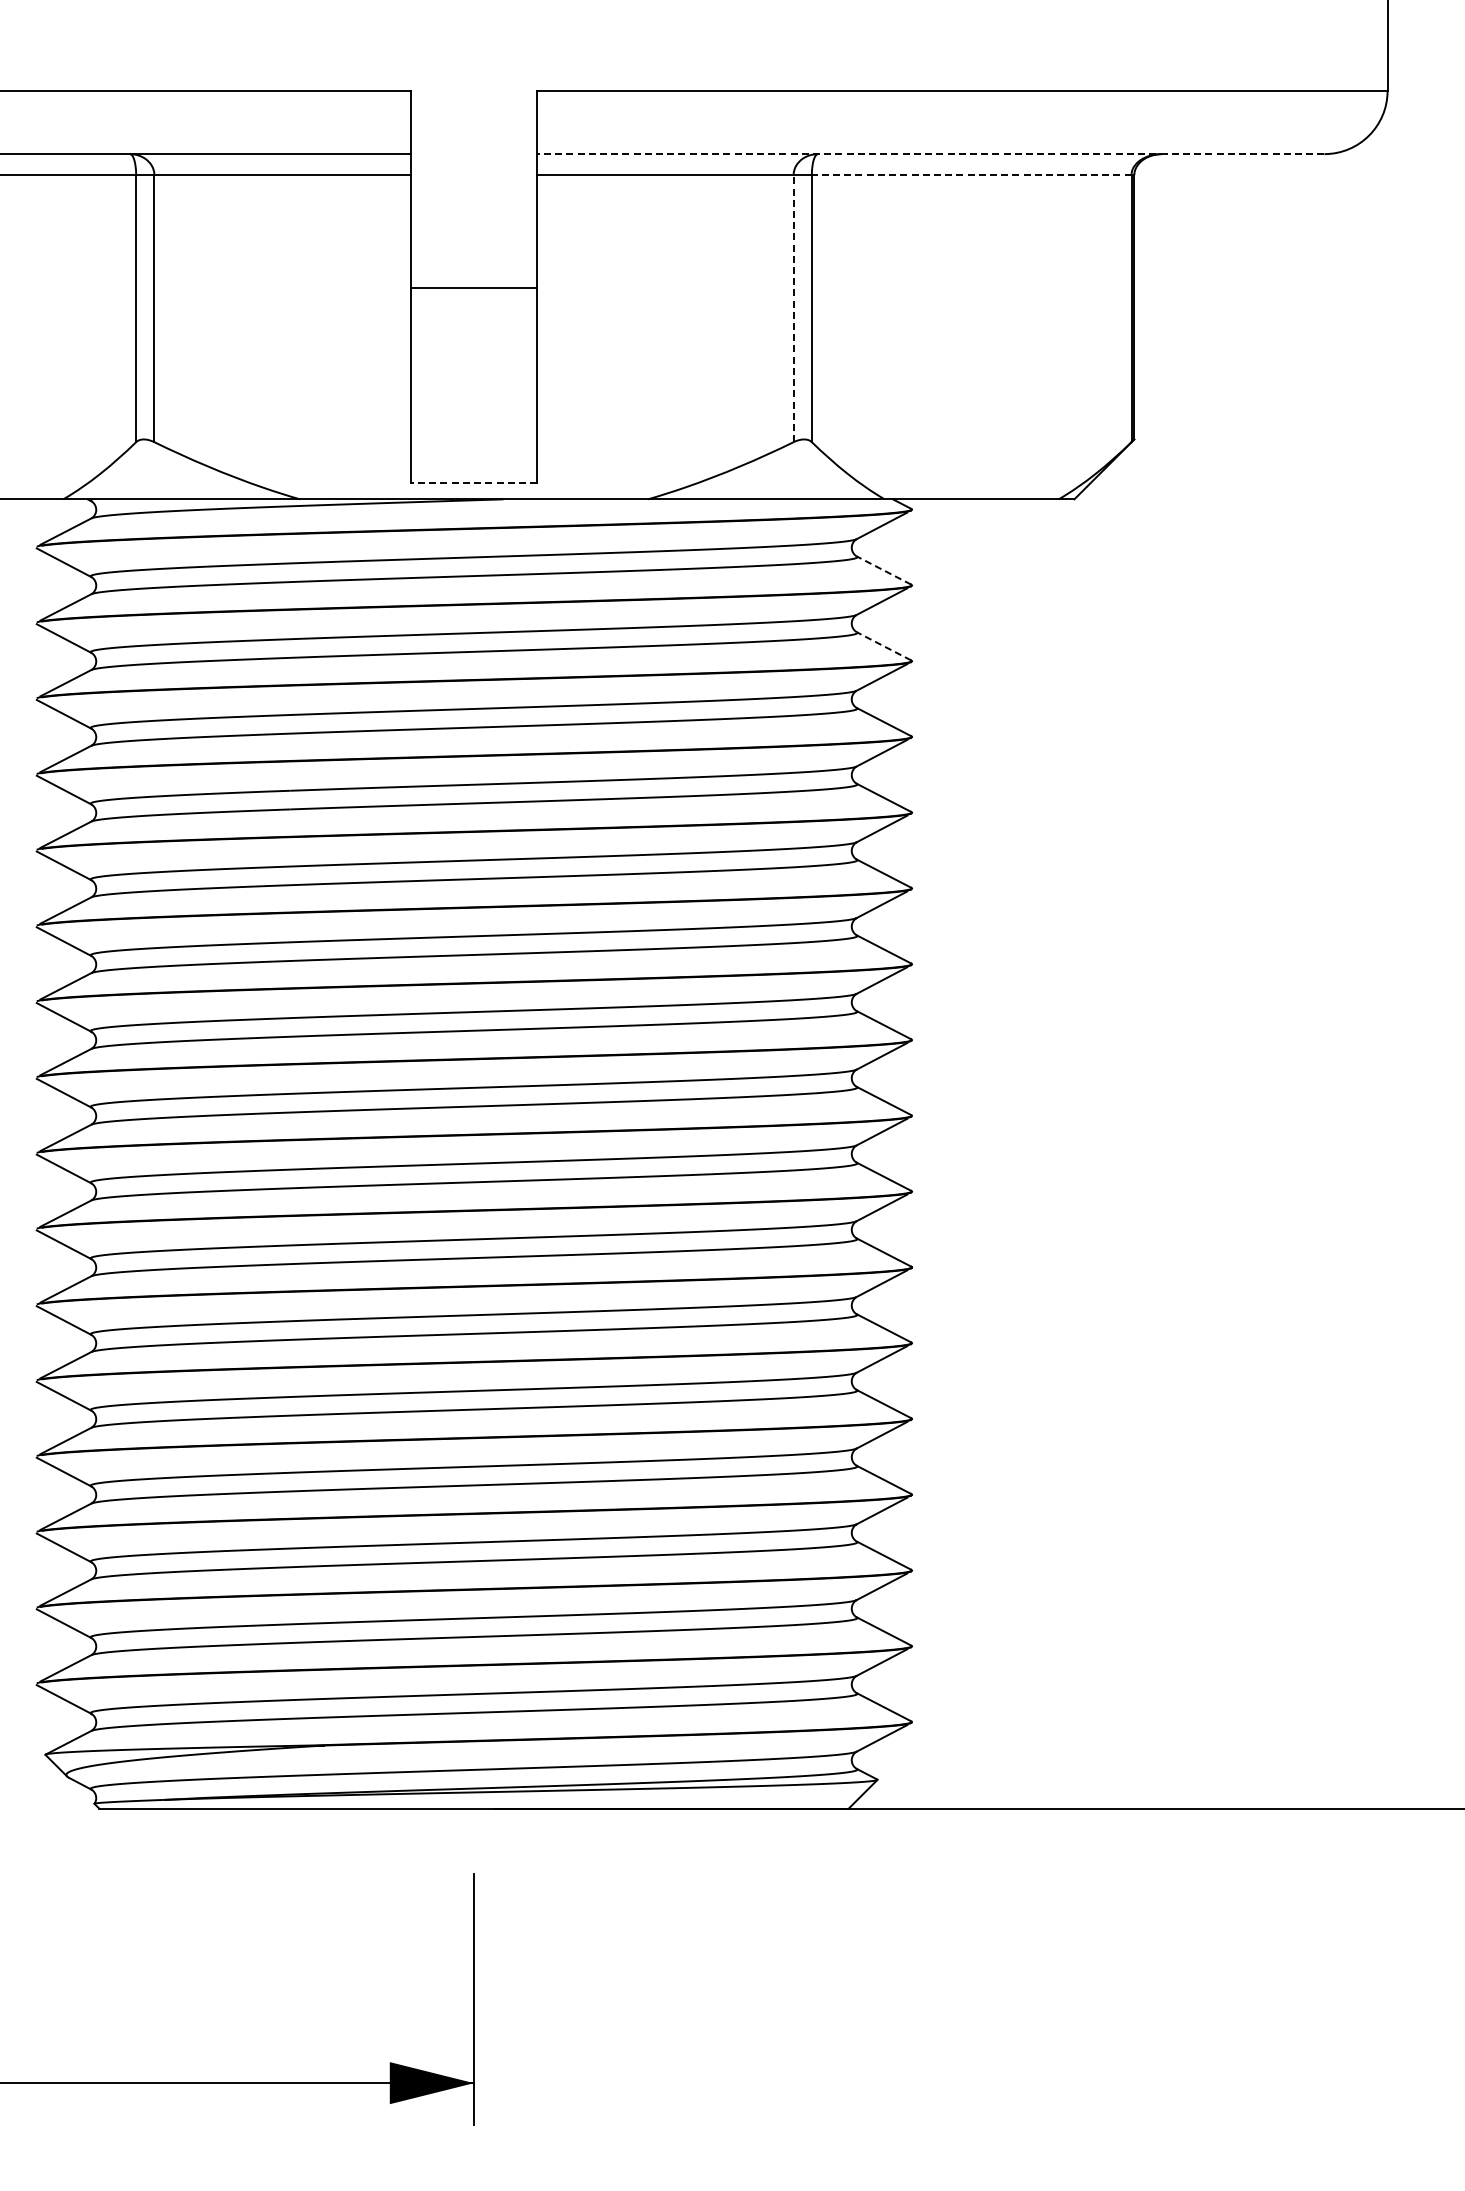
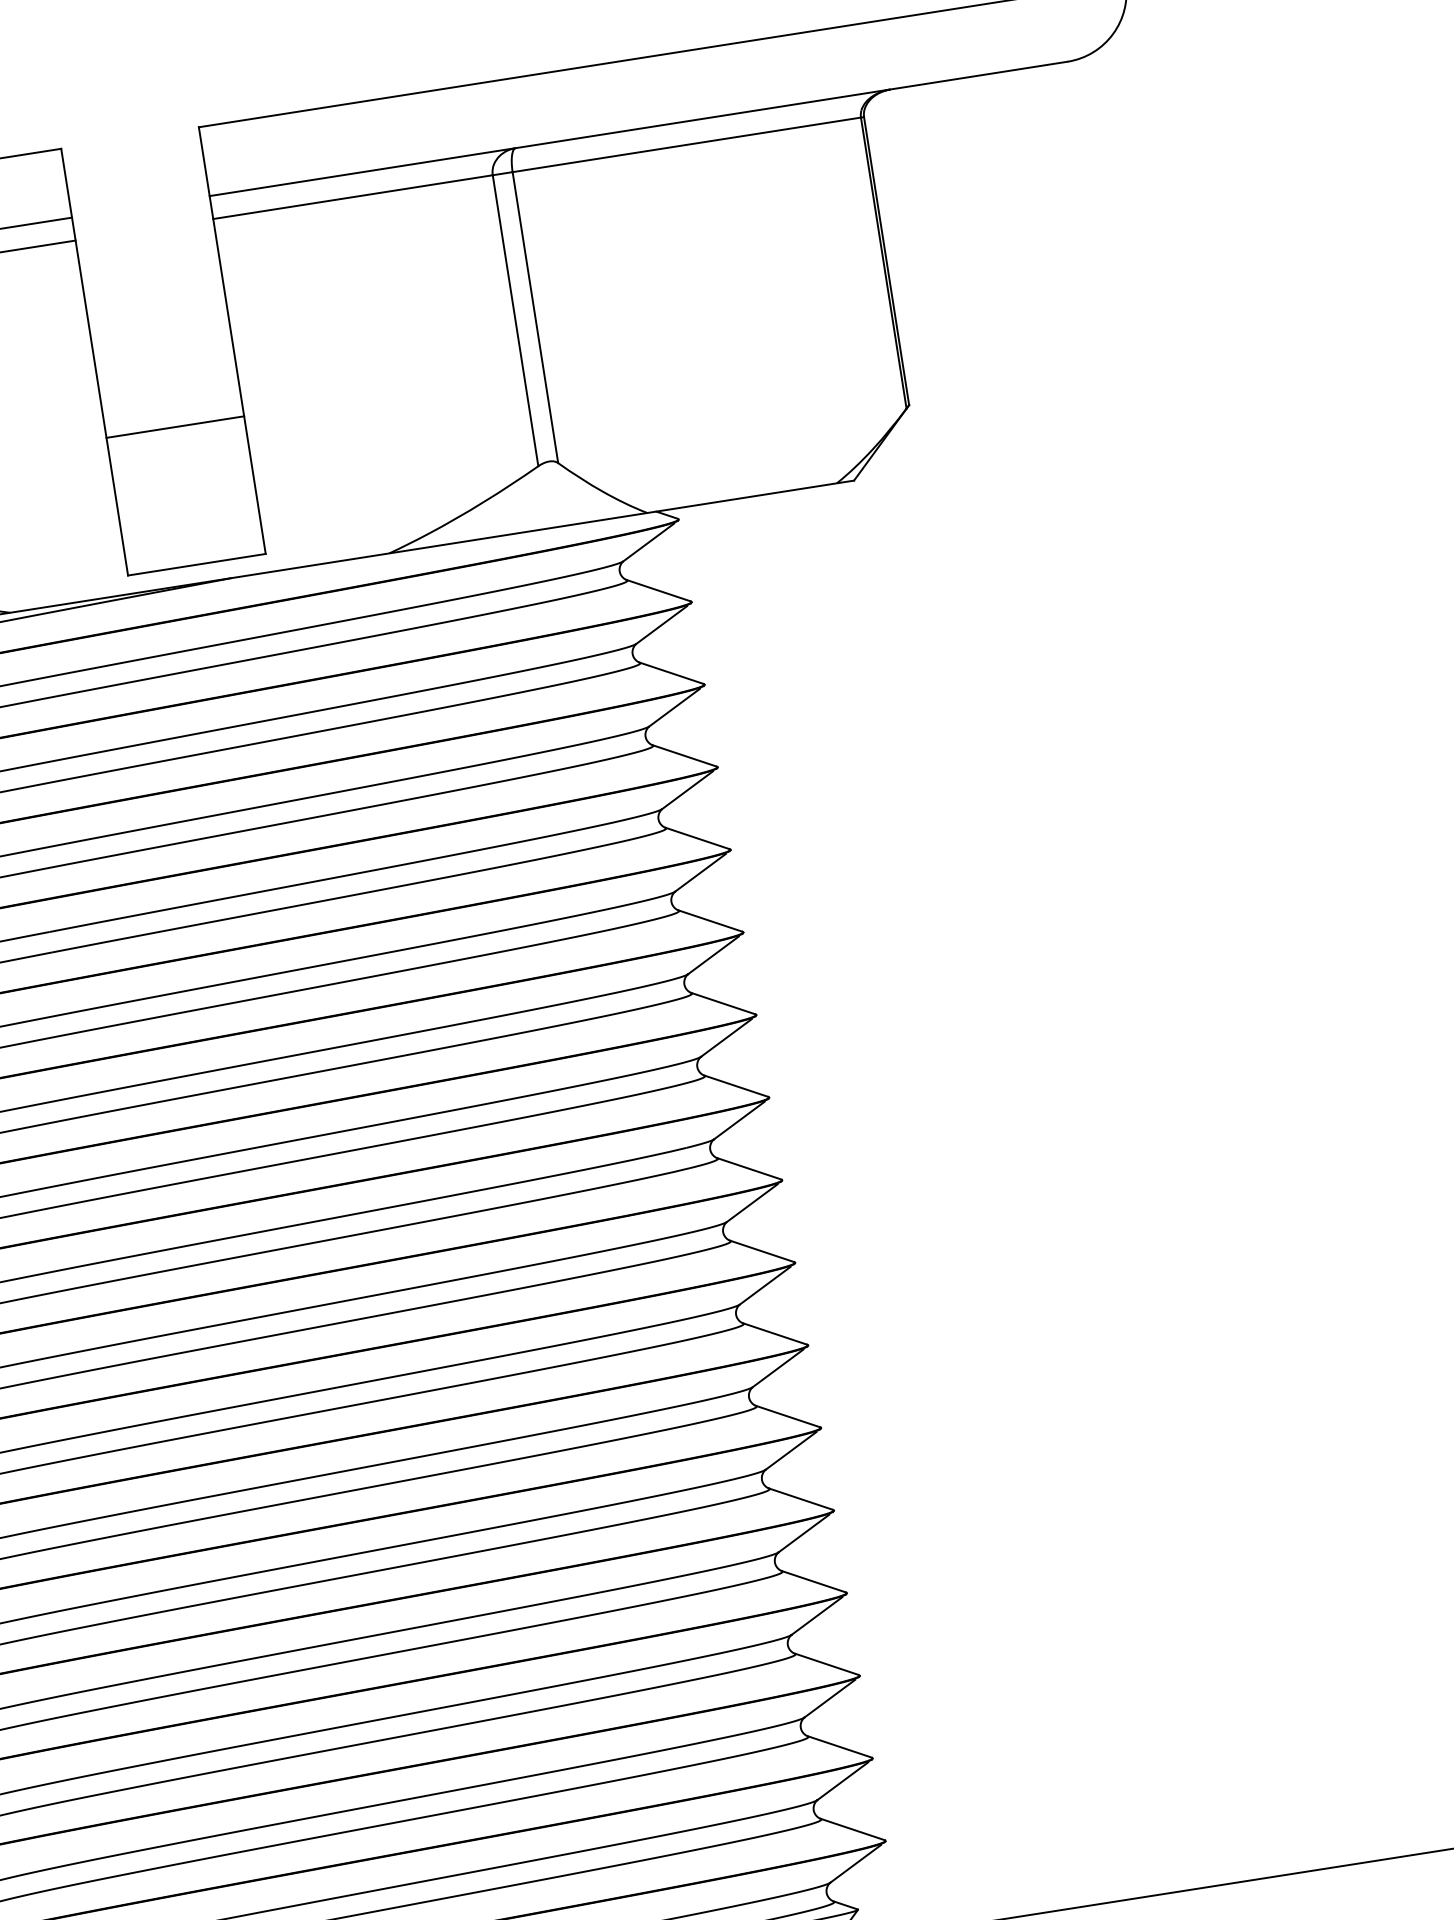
line: (930, 154) -> (638, 129), dashed -> solid
line: (971, 175) -> (686, 145), dashed -> solid
line: (473, 288) -> (174, 427), moved
line: (793, 308) -> (515, 320), dashed -> solid
line: (473, 482) -> (196, 564), dashed -> solid
line: (883, 570) -> (658, 590), dashed -> solid
line: (883, 646) -> (671, 673), dashed -> solid

